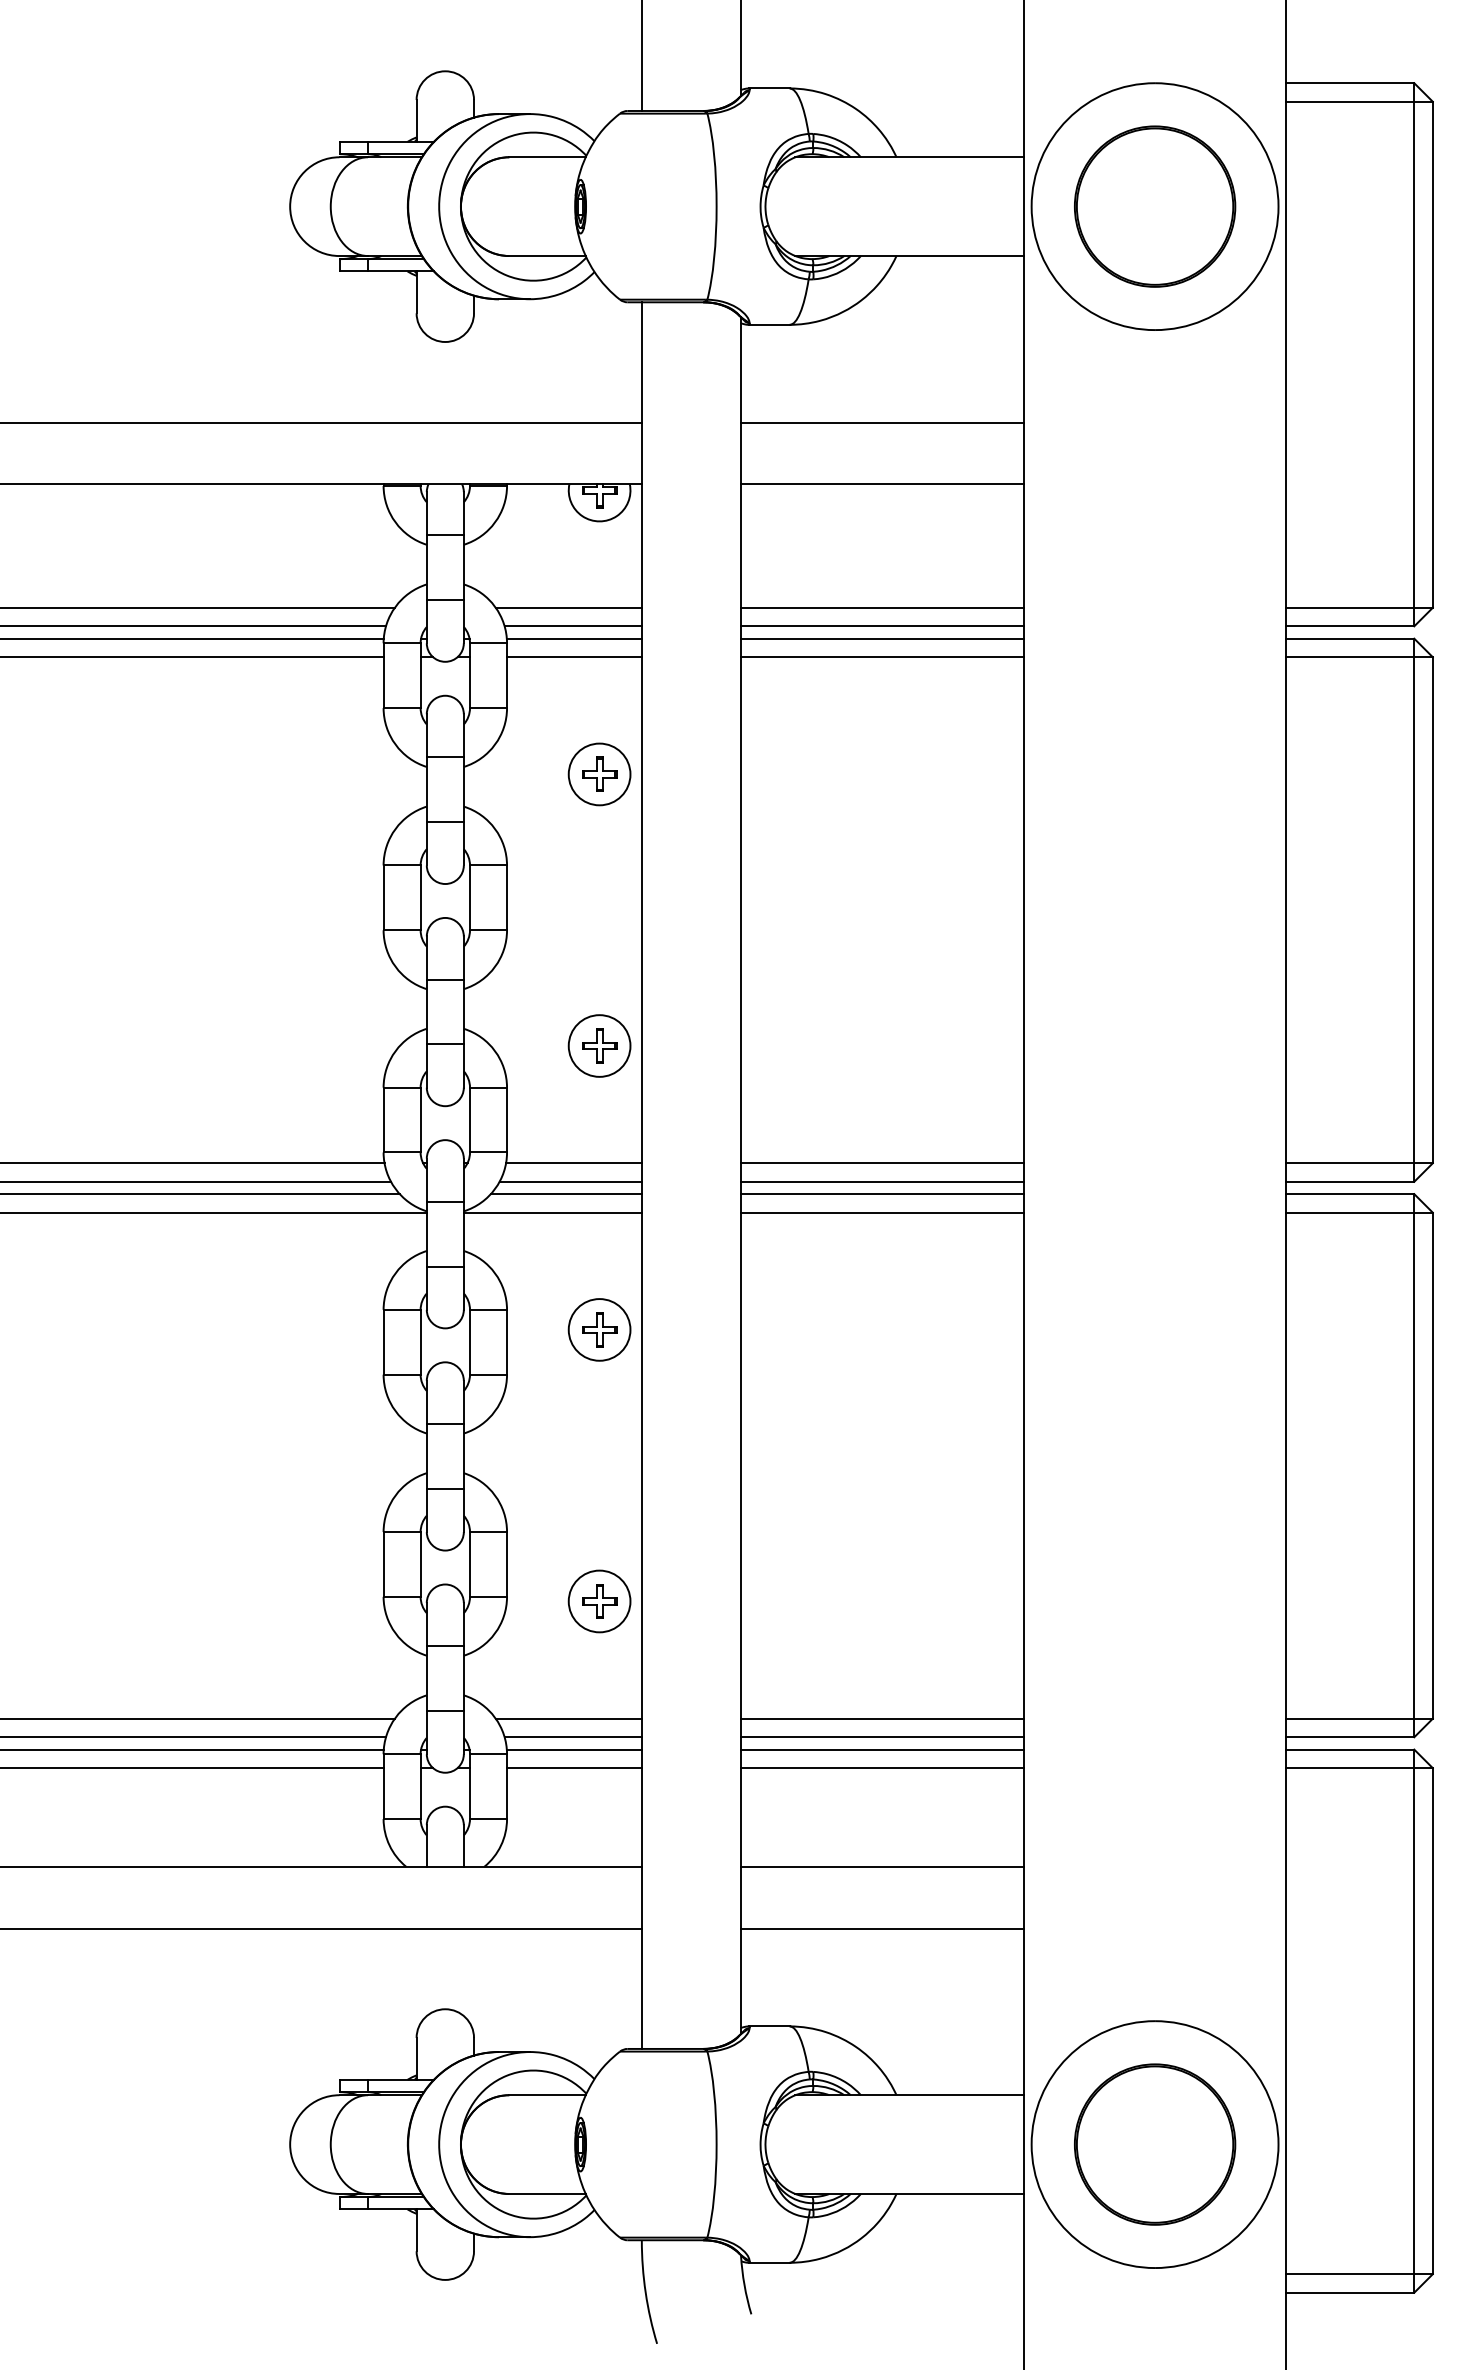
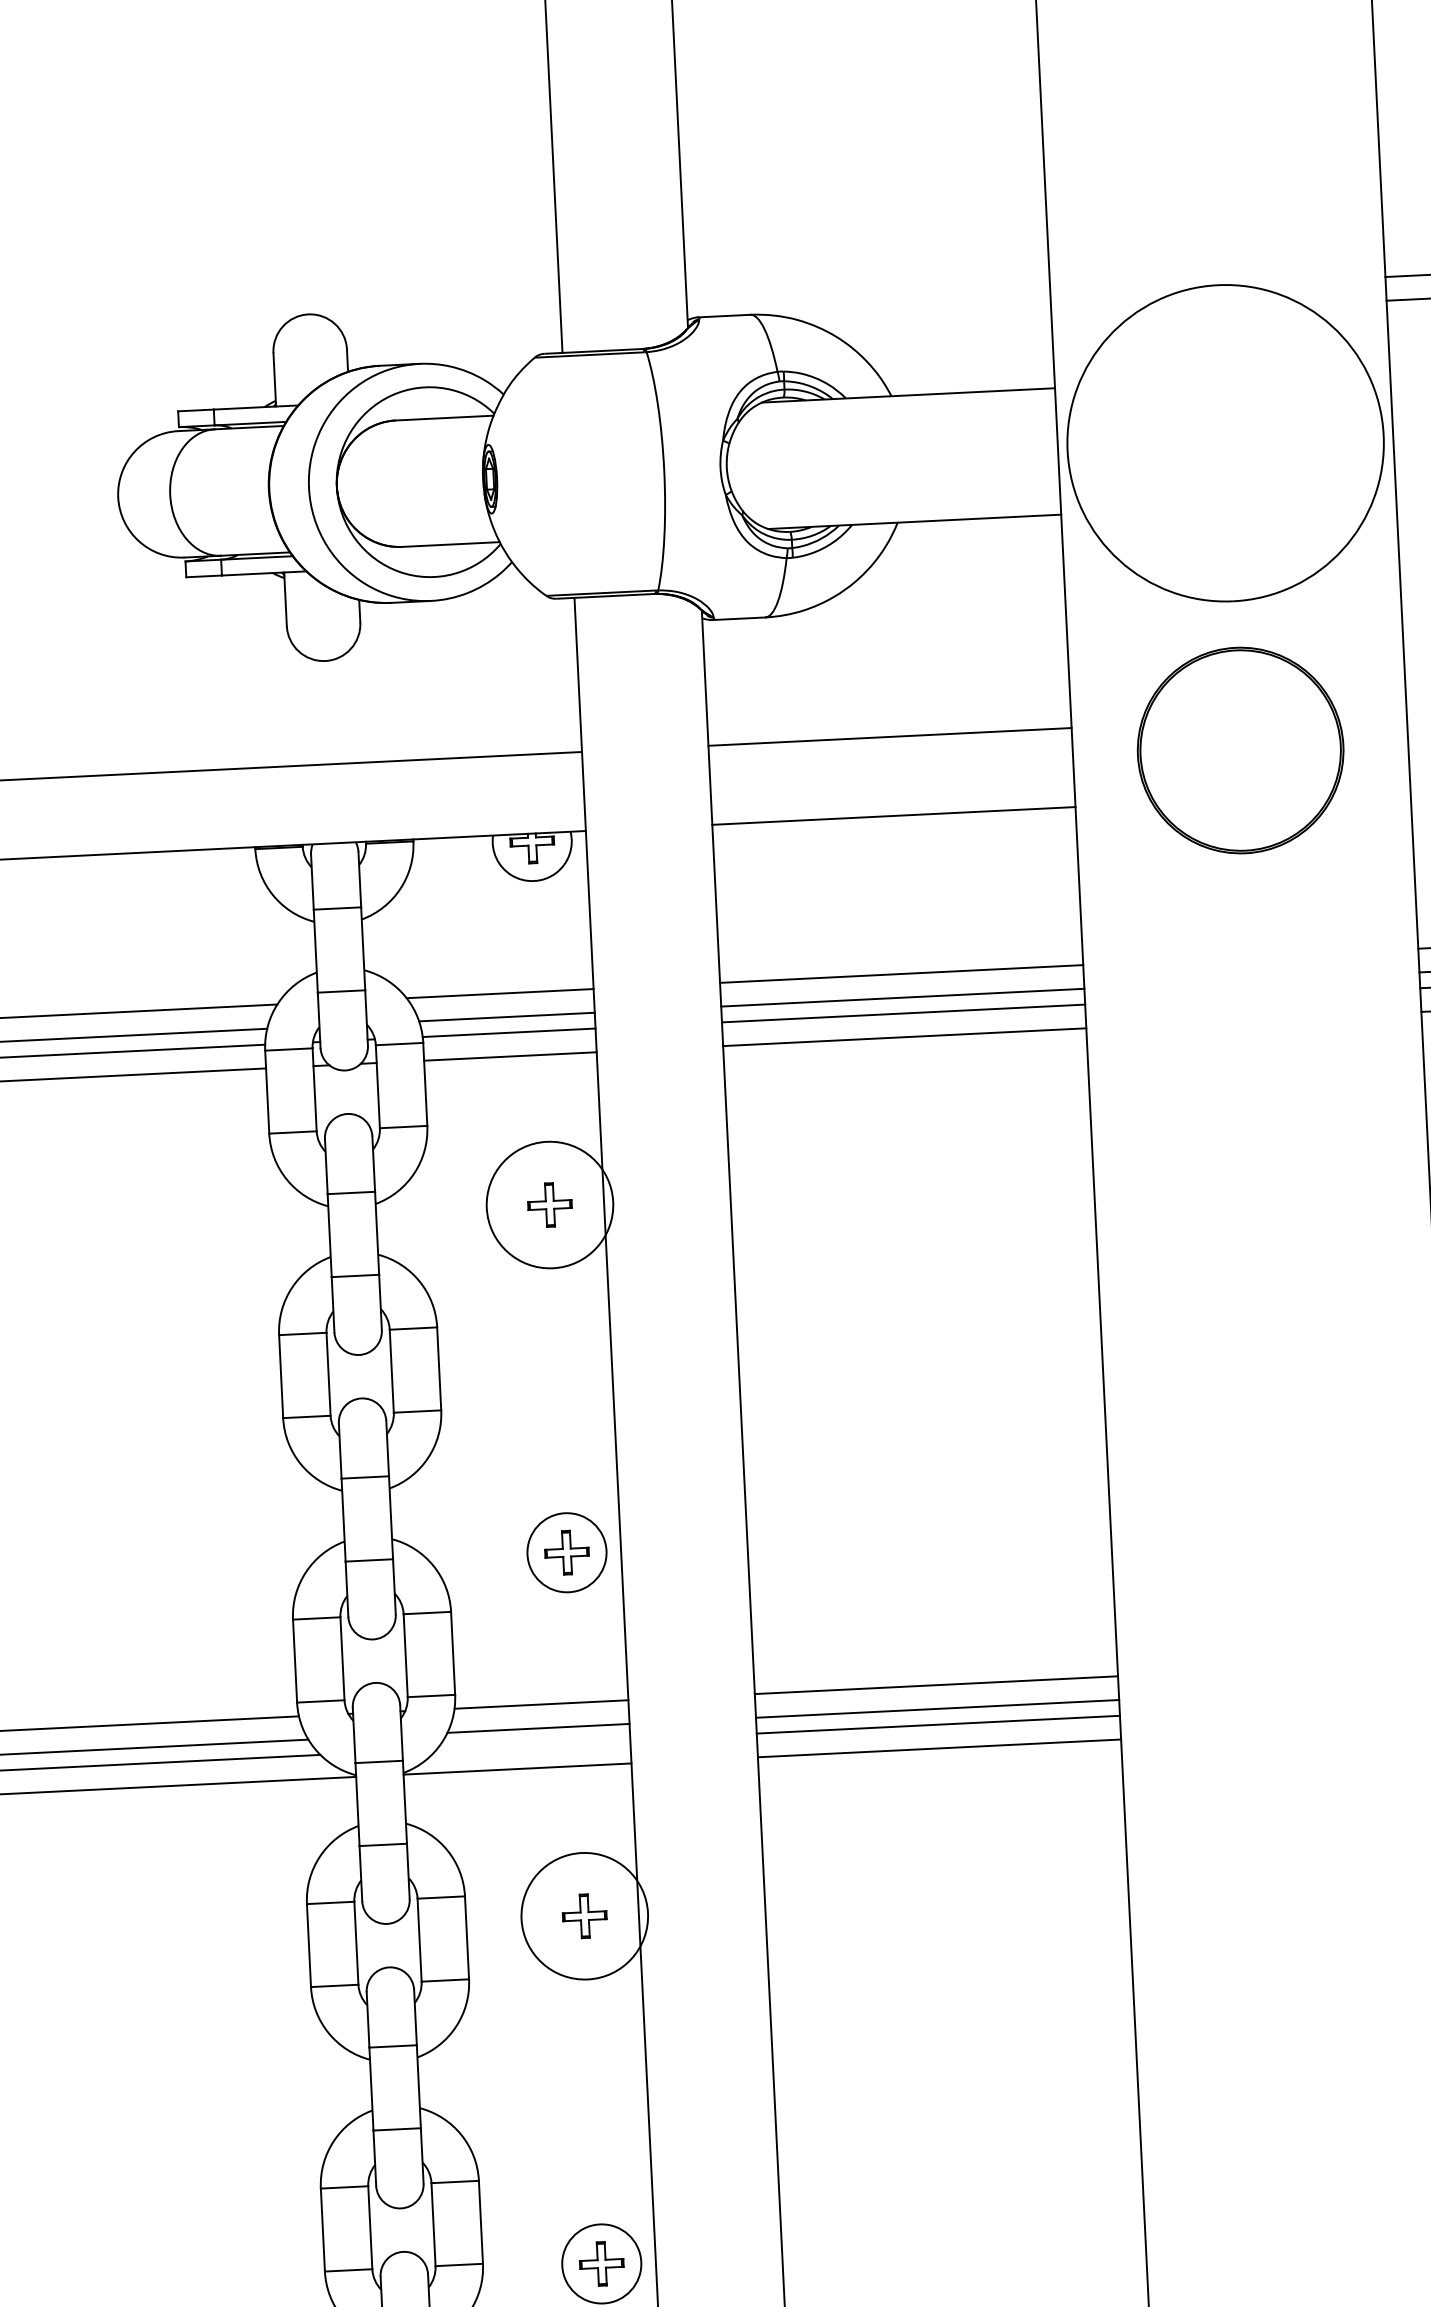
part: (1155, 206) -> (1241, 750), moved
circle: (599, 774) -> (549, 1205), size x1.6
line: (565, 1194) -> (532, 1744), removed
circle: (599, 1329) -> (584, 1915), size x1.6

